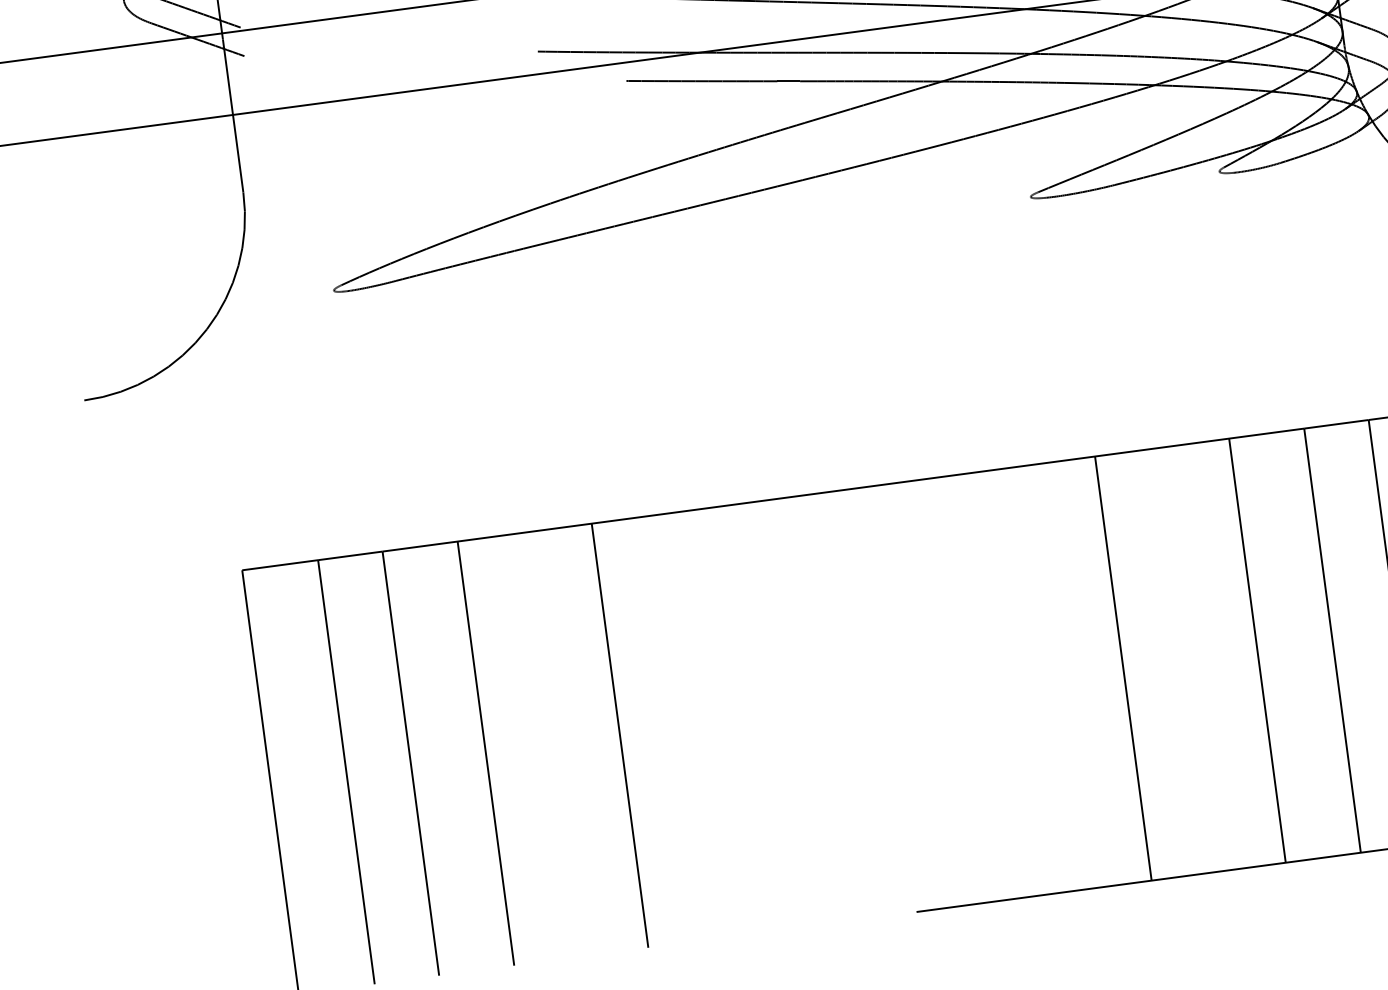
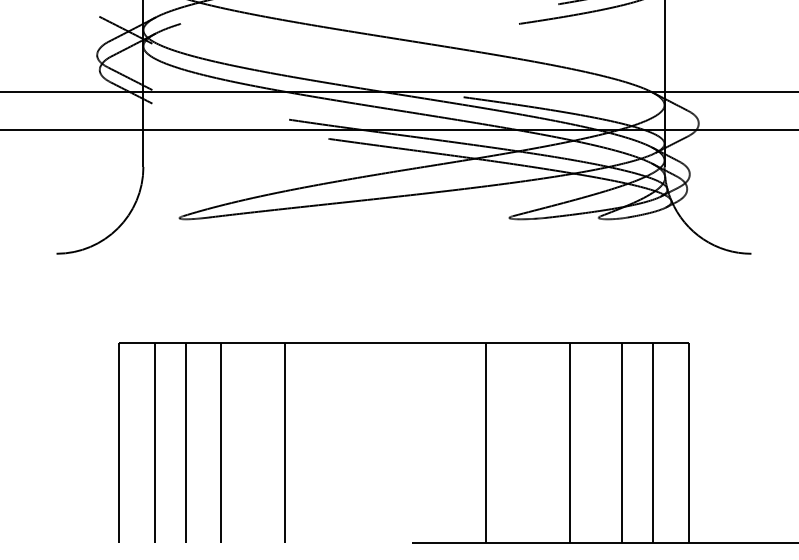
line: (1257, 649) -> (569, 442), moved
line: (1124, 667) -> (486, 442), moved

